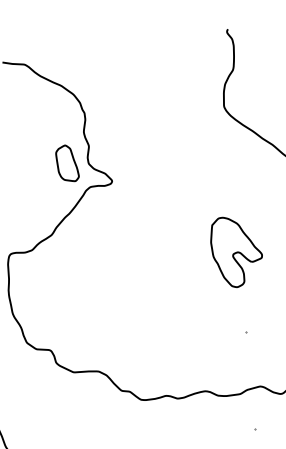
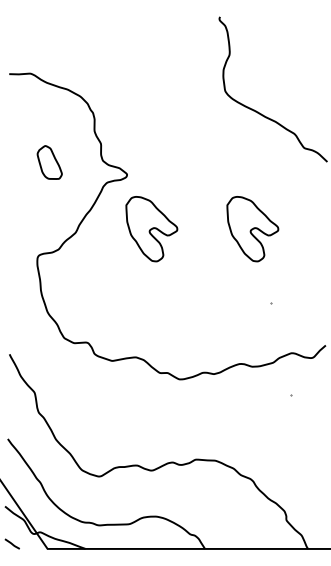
part: (67, 163) -> (49, 162), moved
part: (130, 241) -> (151, 229), added

